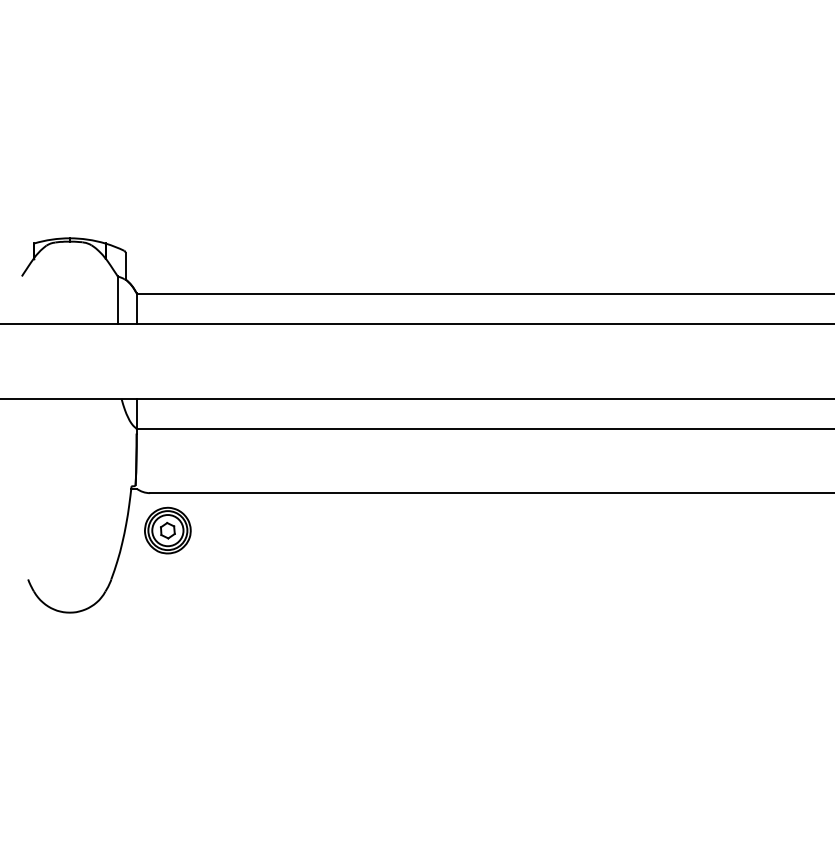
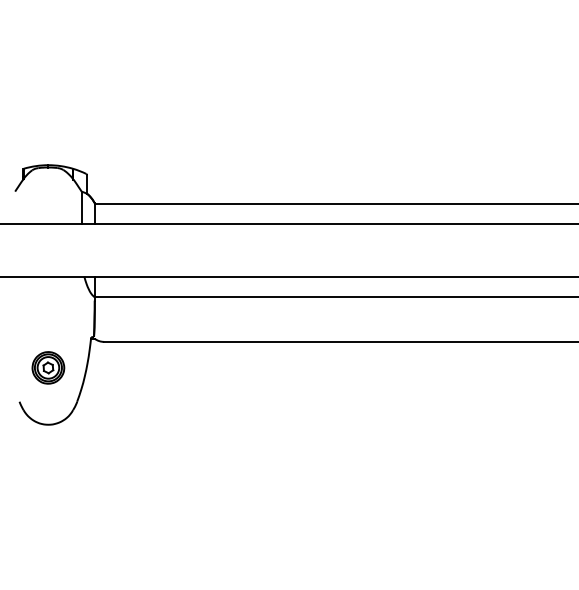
part: (167, 530) -> (48, 367), moved

